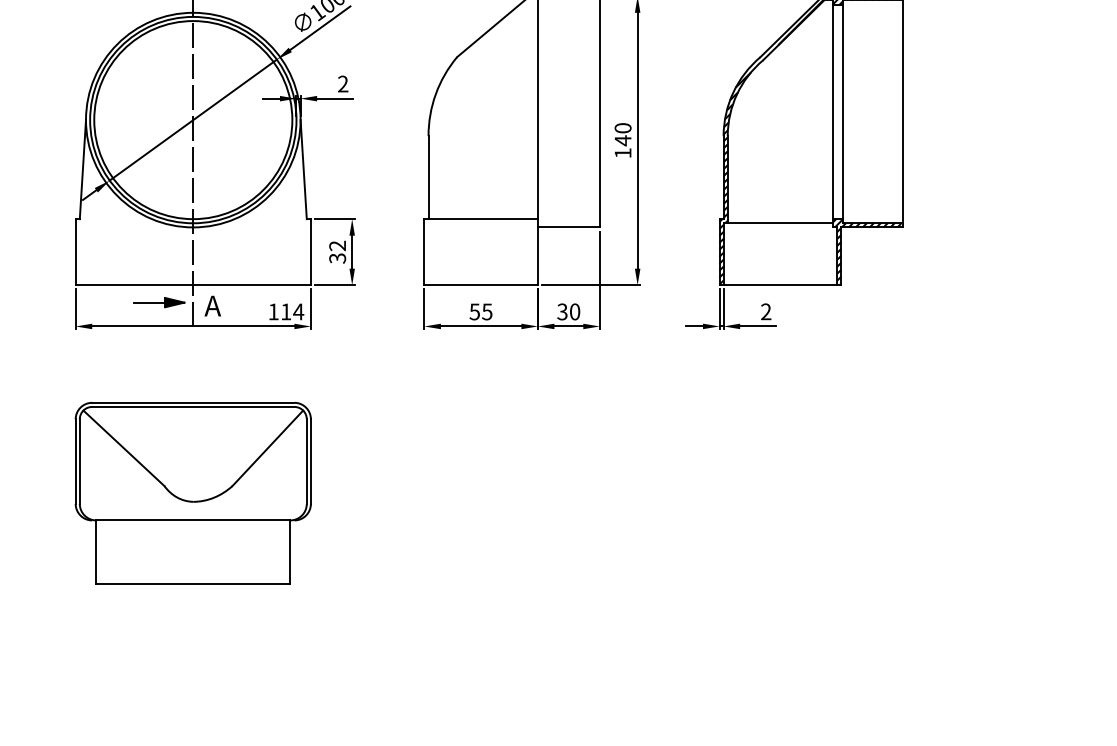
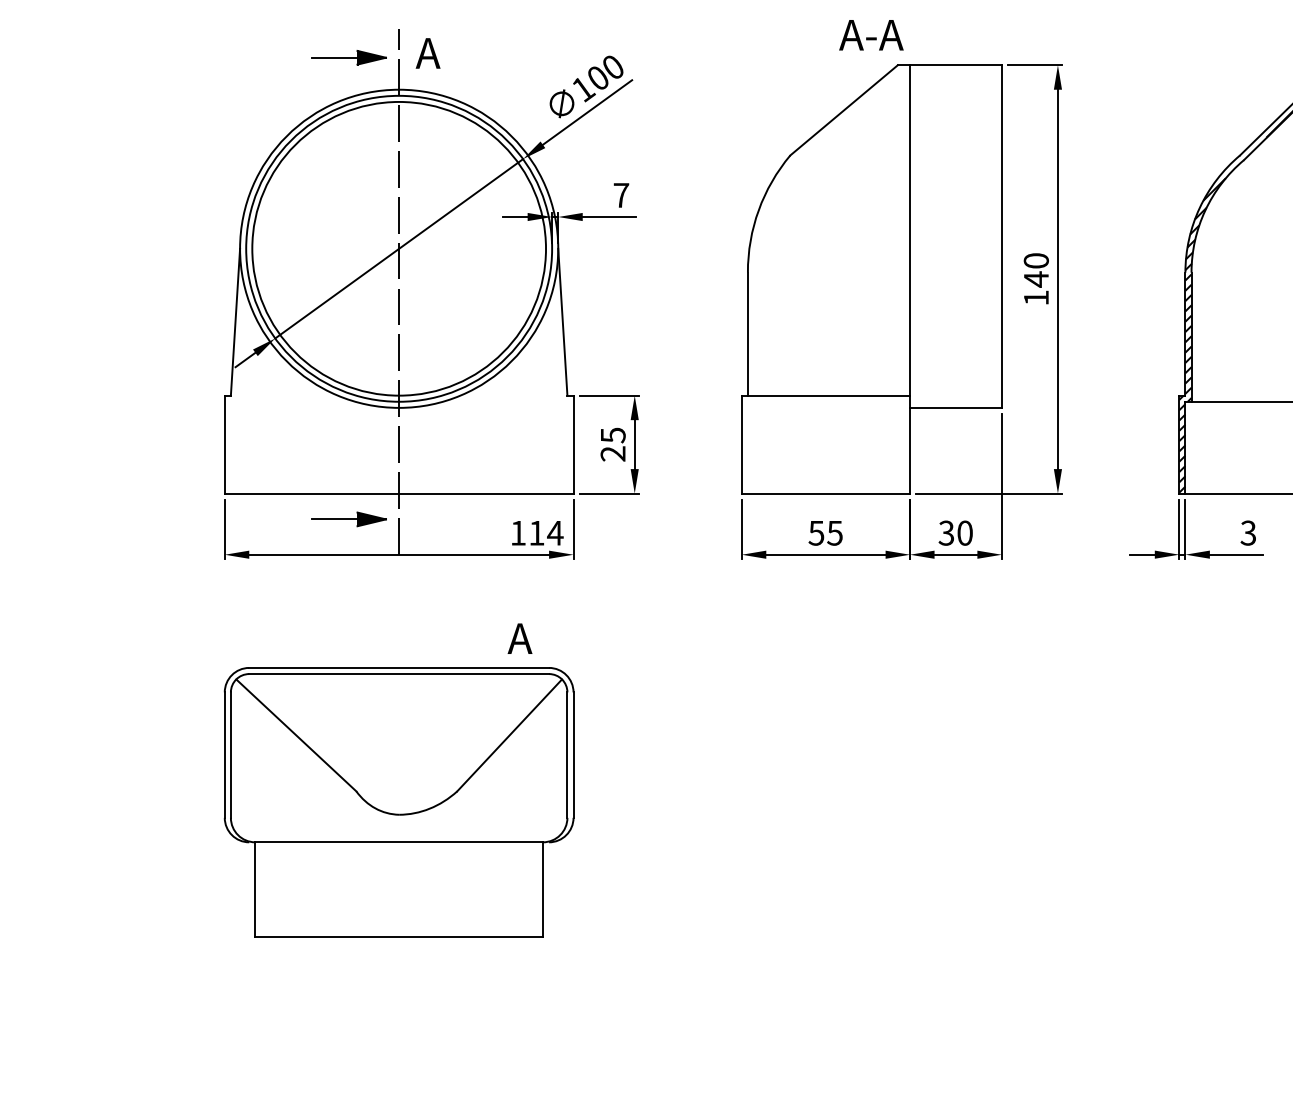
text: (343, 83) -> (621, 194), 2 -> 7
text: (337, 251) -> (612, 443), 32 -> 25
text: (212, 305) -> (519, 637), moved
text: (766, 312) -> (1248, 534), 2 -> 3

